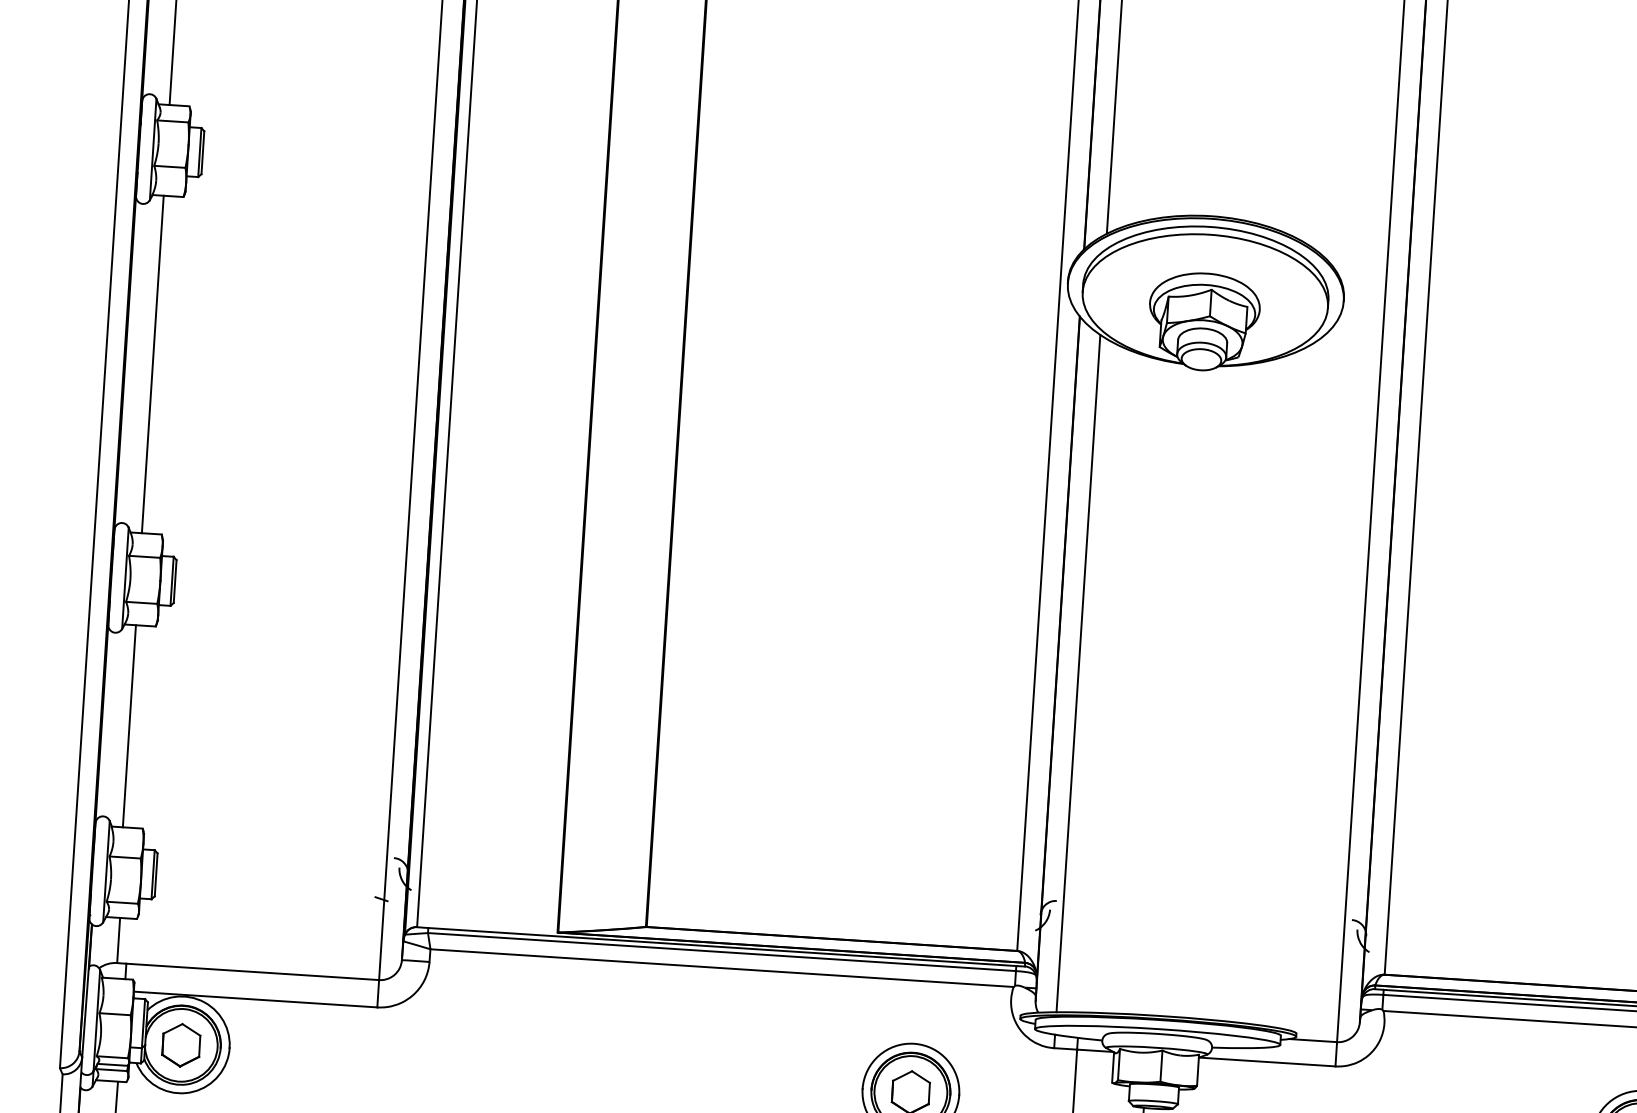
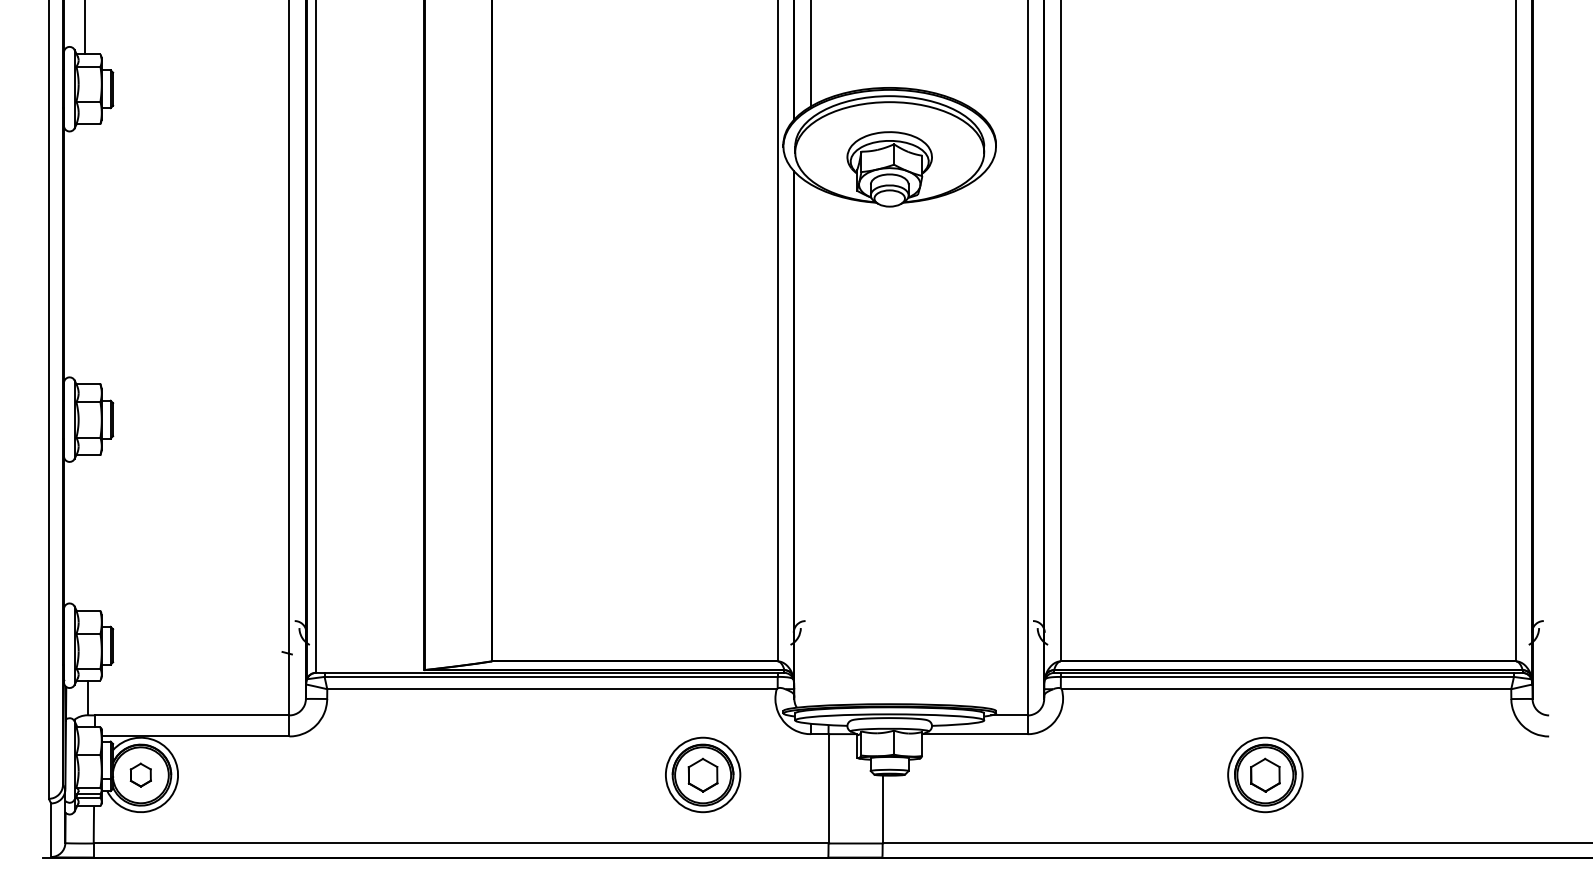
line: (153, 364) -> (85, 254), removed
line: (1077, 673) -> (810, 445), removed
line: (129, 725) -> (85, 532), removed
part: (180, 1044) -> (140, 774), size x0.7

